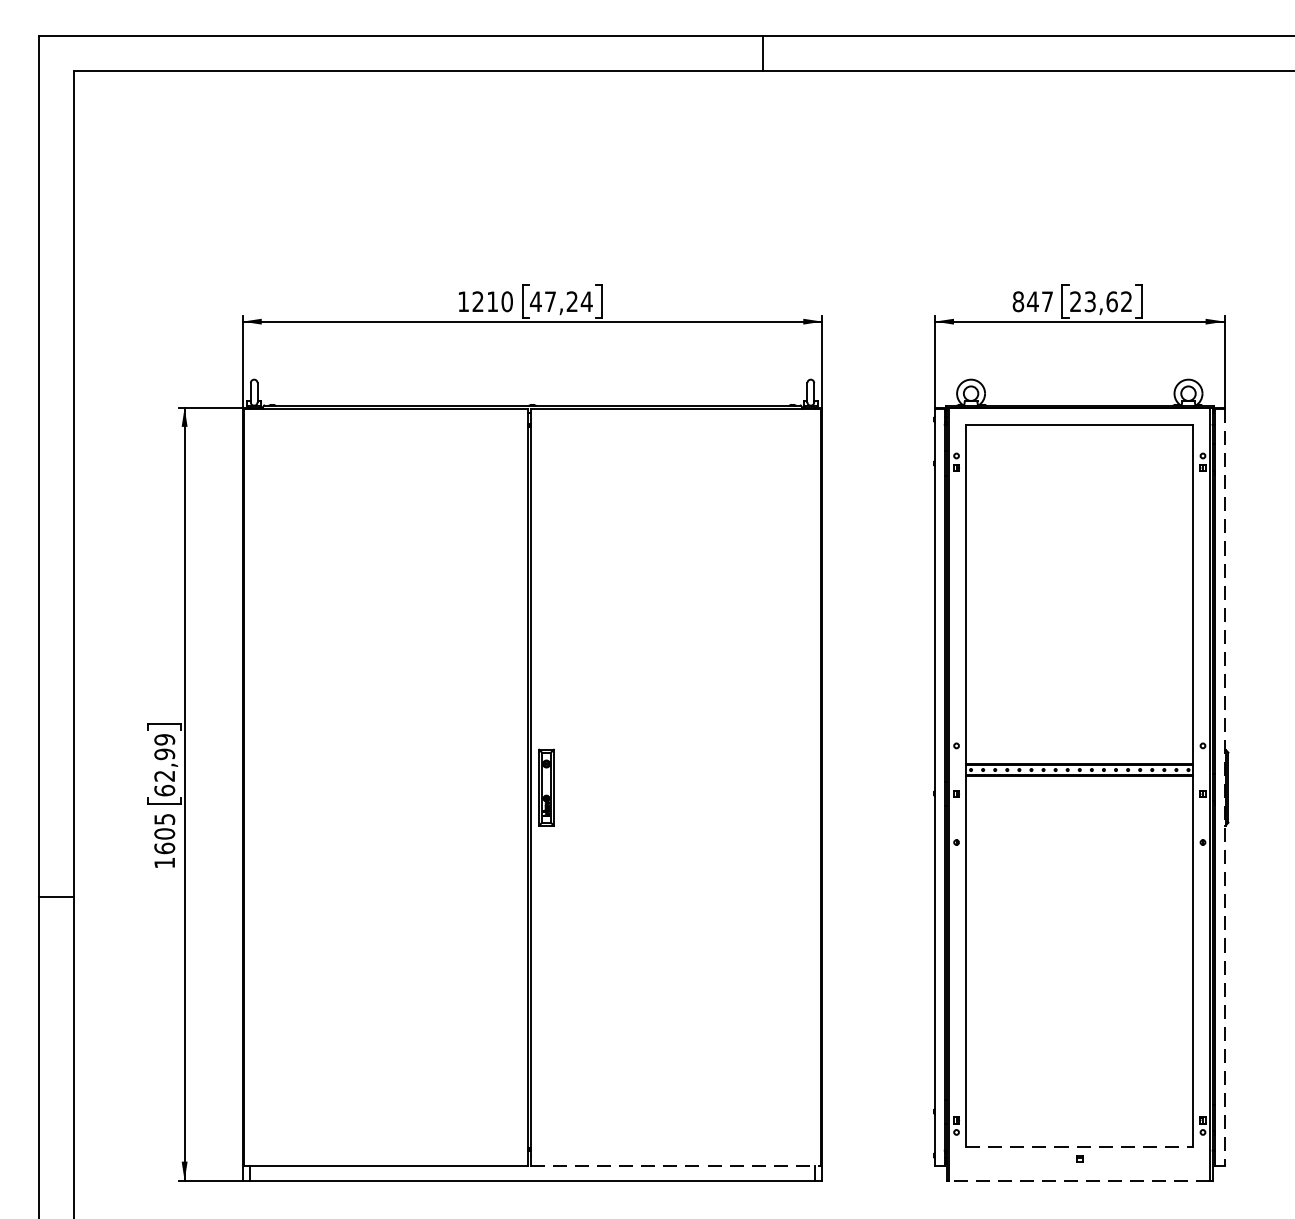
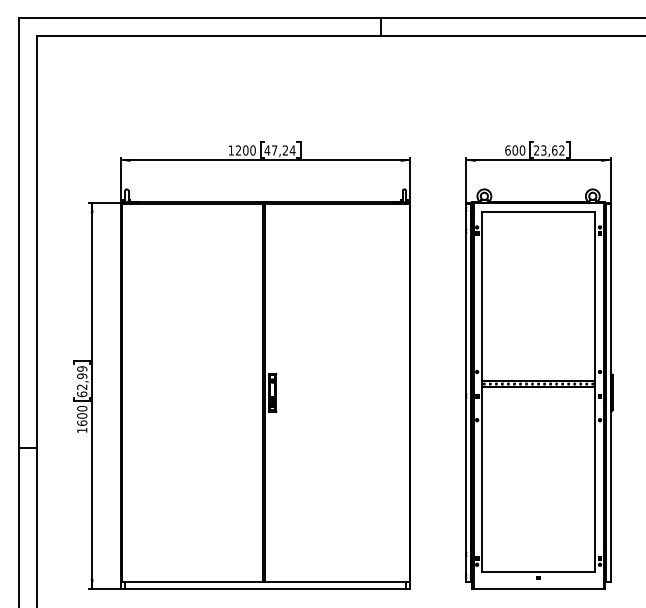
text: (492, 301) -> (245, 150), 1210 -> 1200
text: (1033, 301) -> (515, 150), 847 -> 600
line: (1223, 786) -> (610, 392), dashed -> solid
text: (165, 819) -> (82, 408), 1605 -> 1600
line: (1079, 1147) -> (538, 572), dashed -> solid
line: (676, 1165) -> (337, 581), dashed -> solid
line: (1079, 1179) -> (538, 588), dashed -> solid

